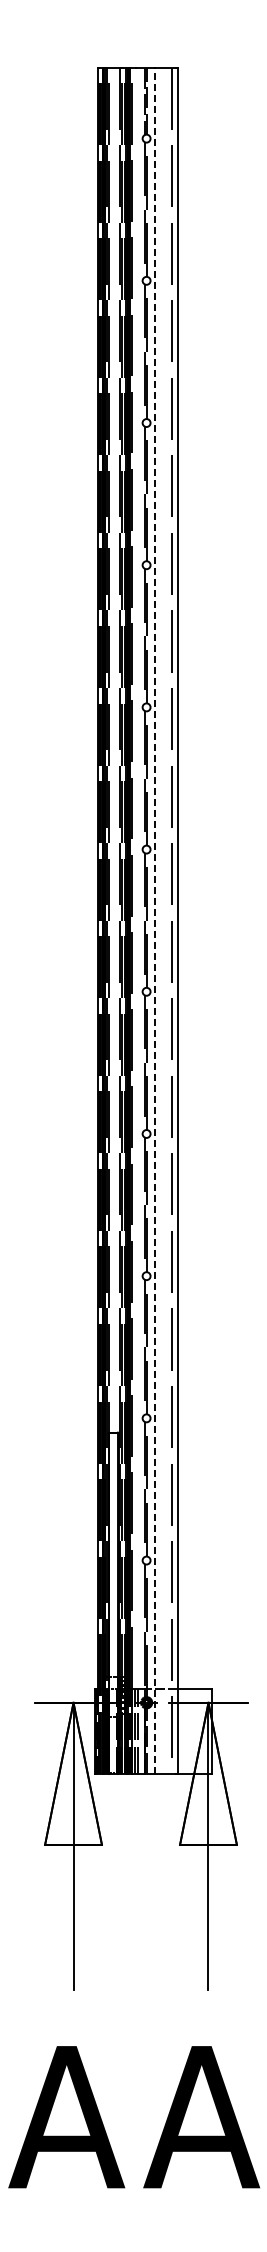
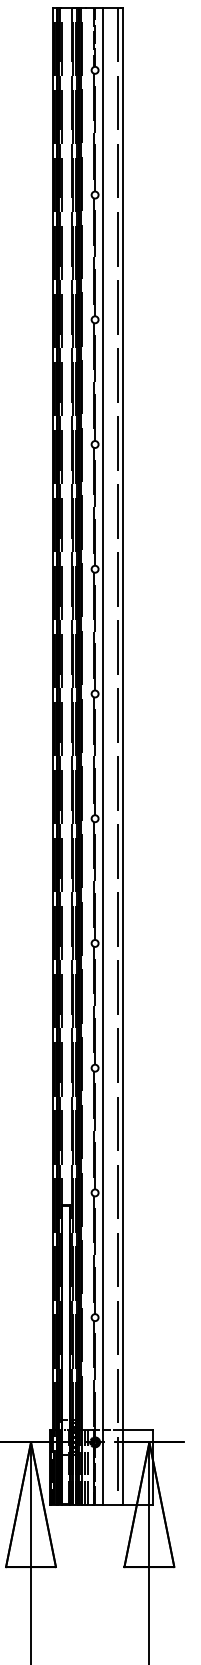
line: (155, 920) -> (102, 756), dashed -> solid

